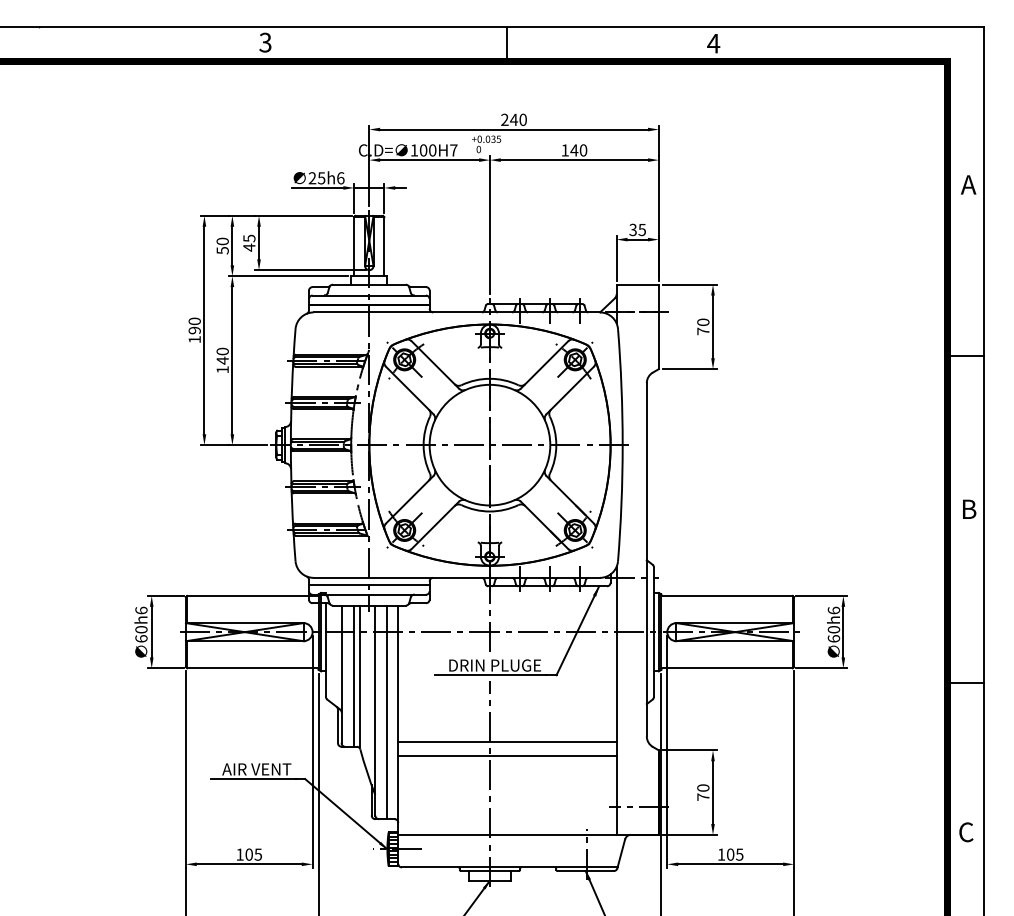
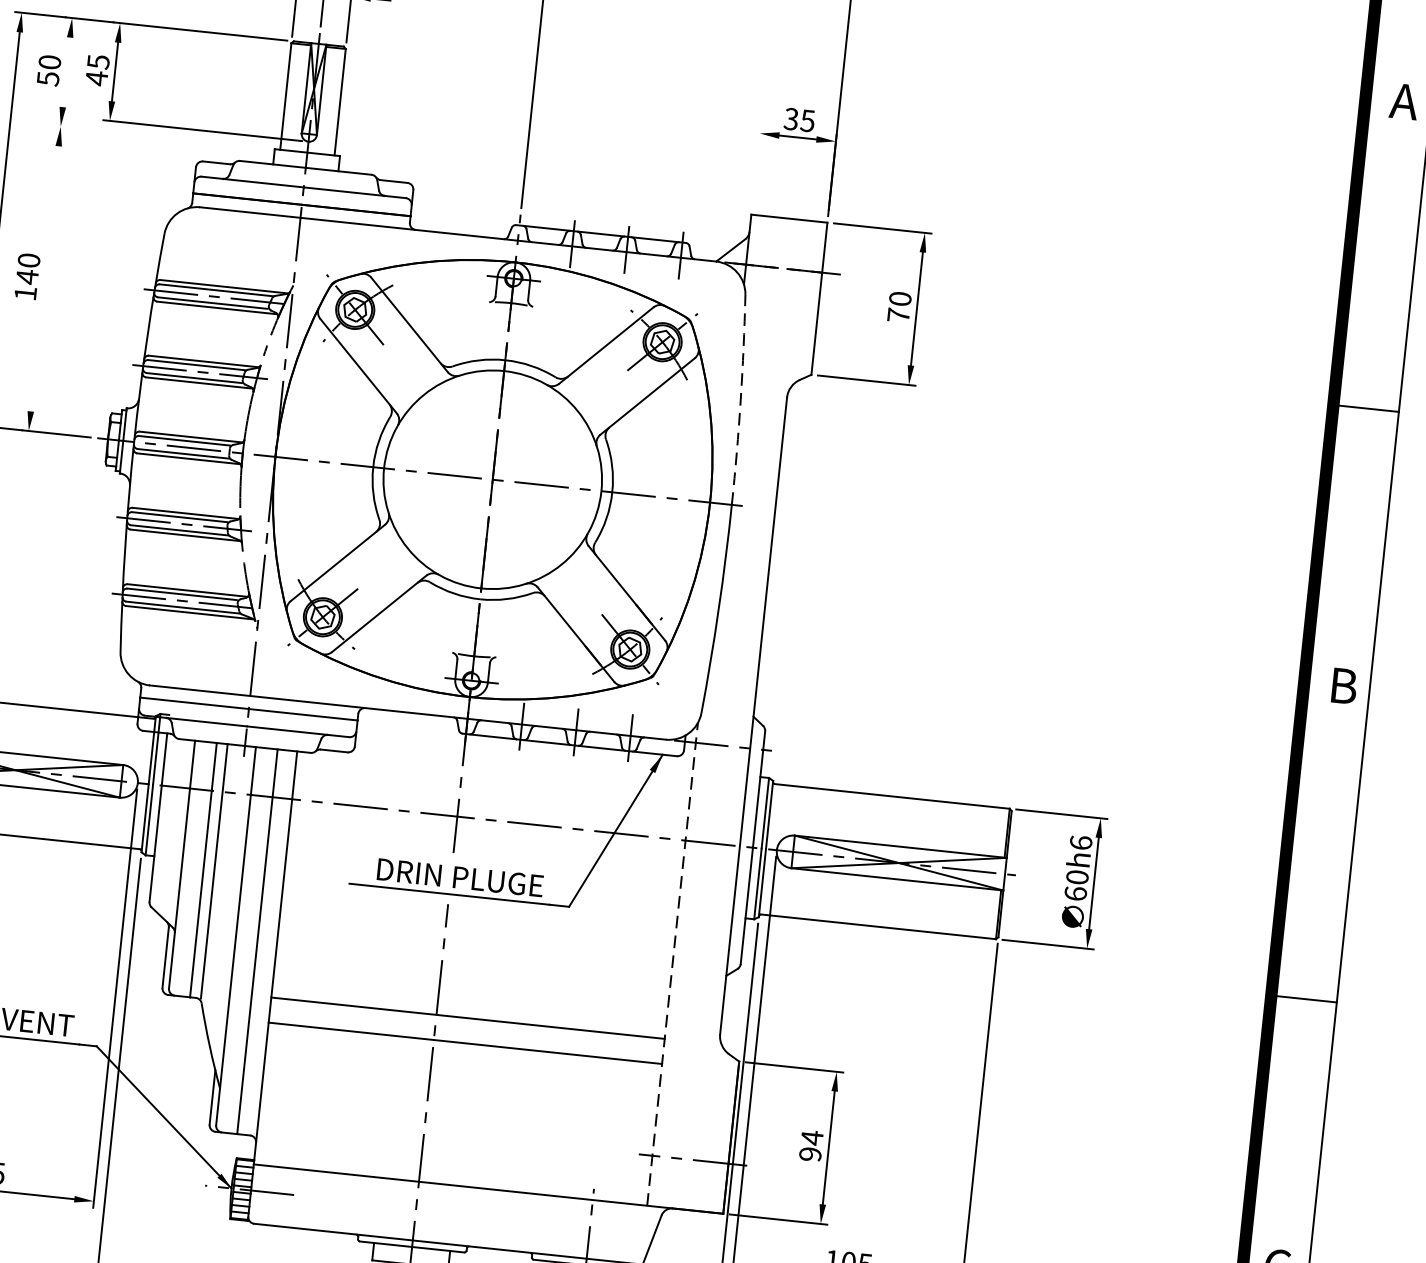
line: (232, 245) -> (66, 71), removed
line: (616, 258) -> (756, 167), removed
line: (287, 276) -> (159, 137), removed
line: (232, 360) -> (44, 278), removed
arc: (621, 387) -> (740, 400), solid -> dashed
line: (616, 700) -> (672, 963), solid -> dashed
text: (703, 792) -> (811, 1145), 70 -> 94

